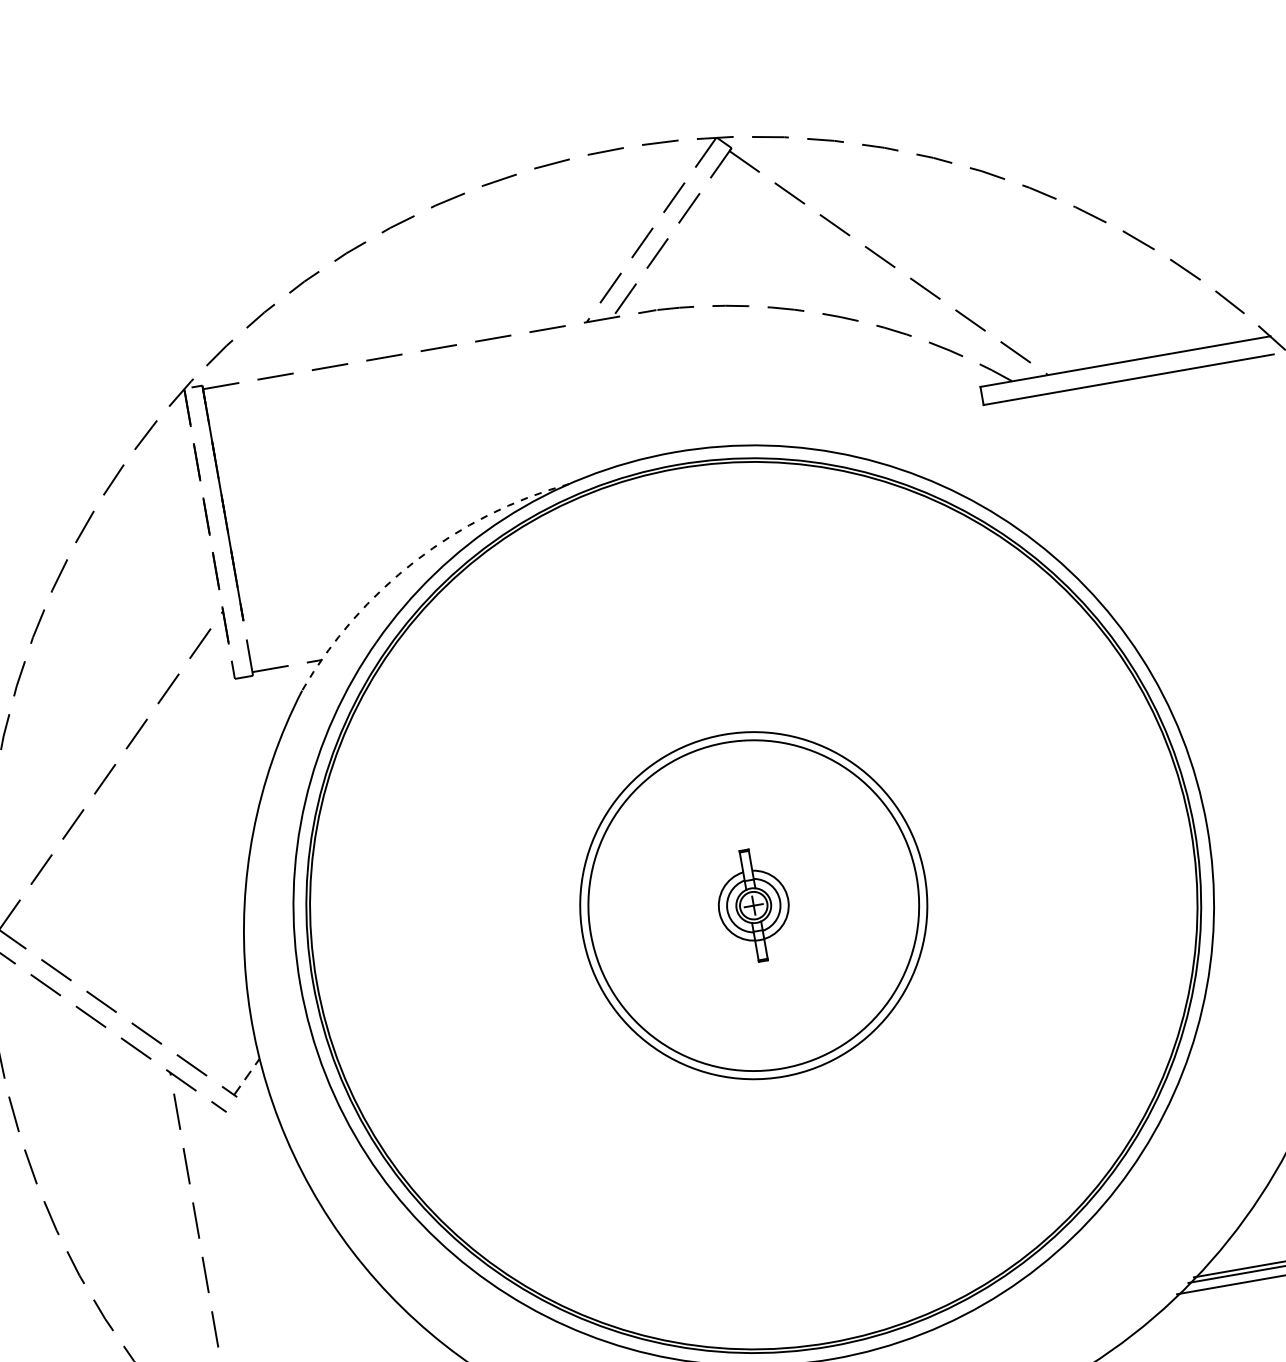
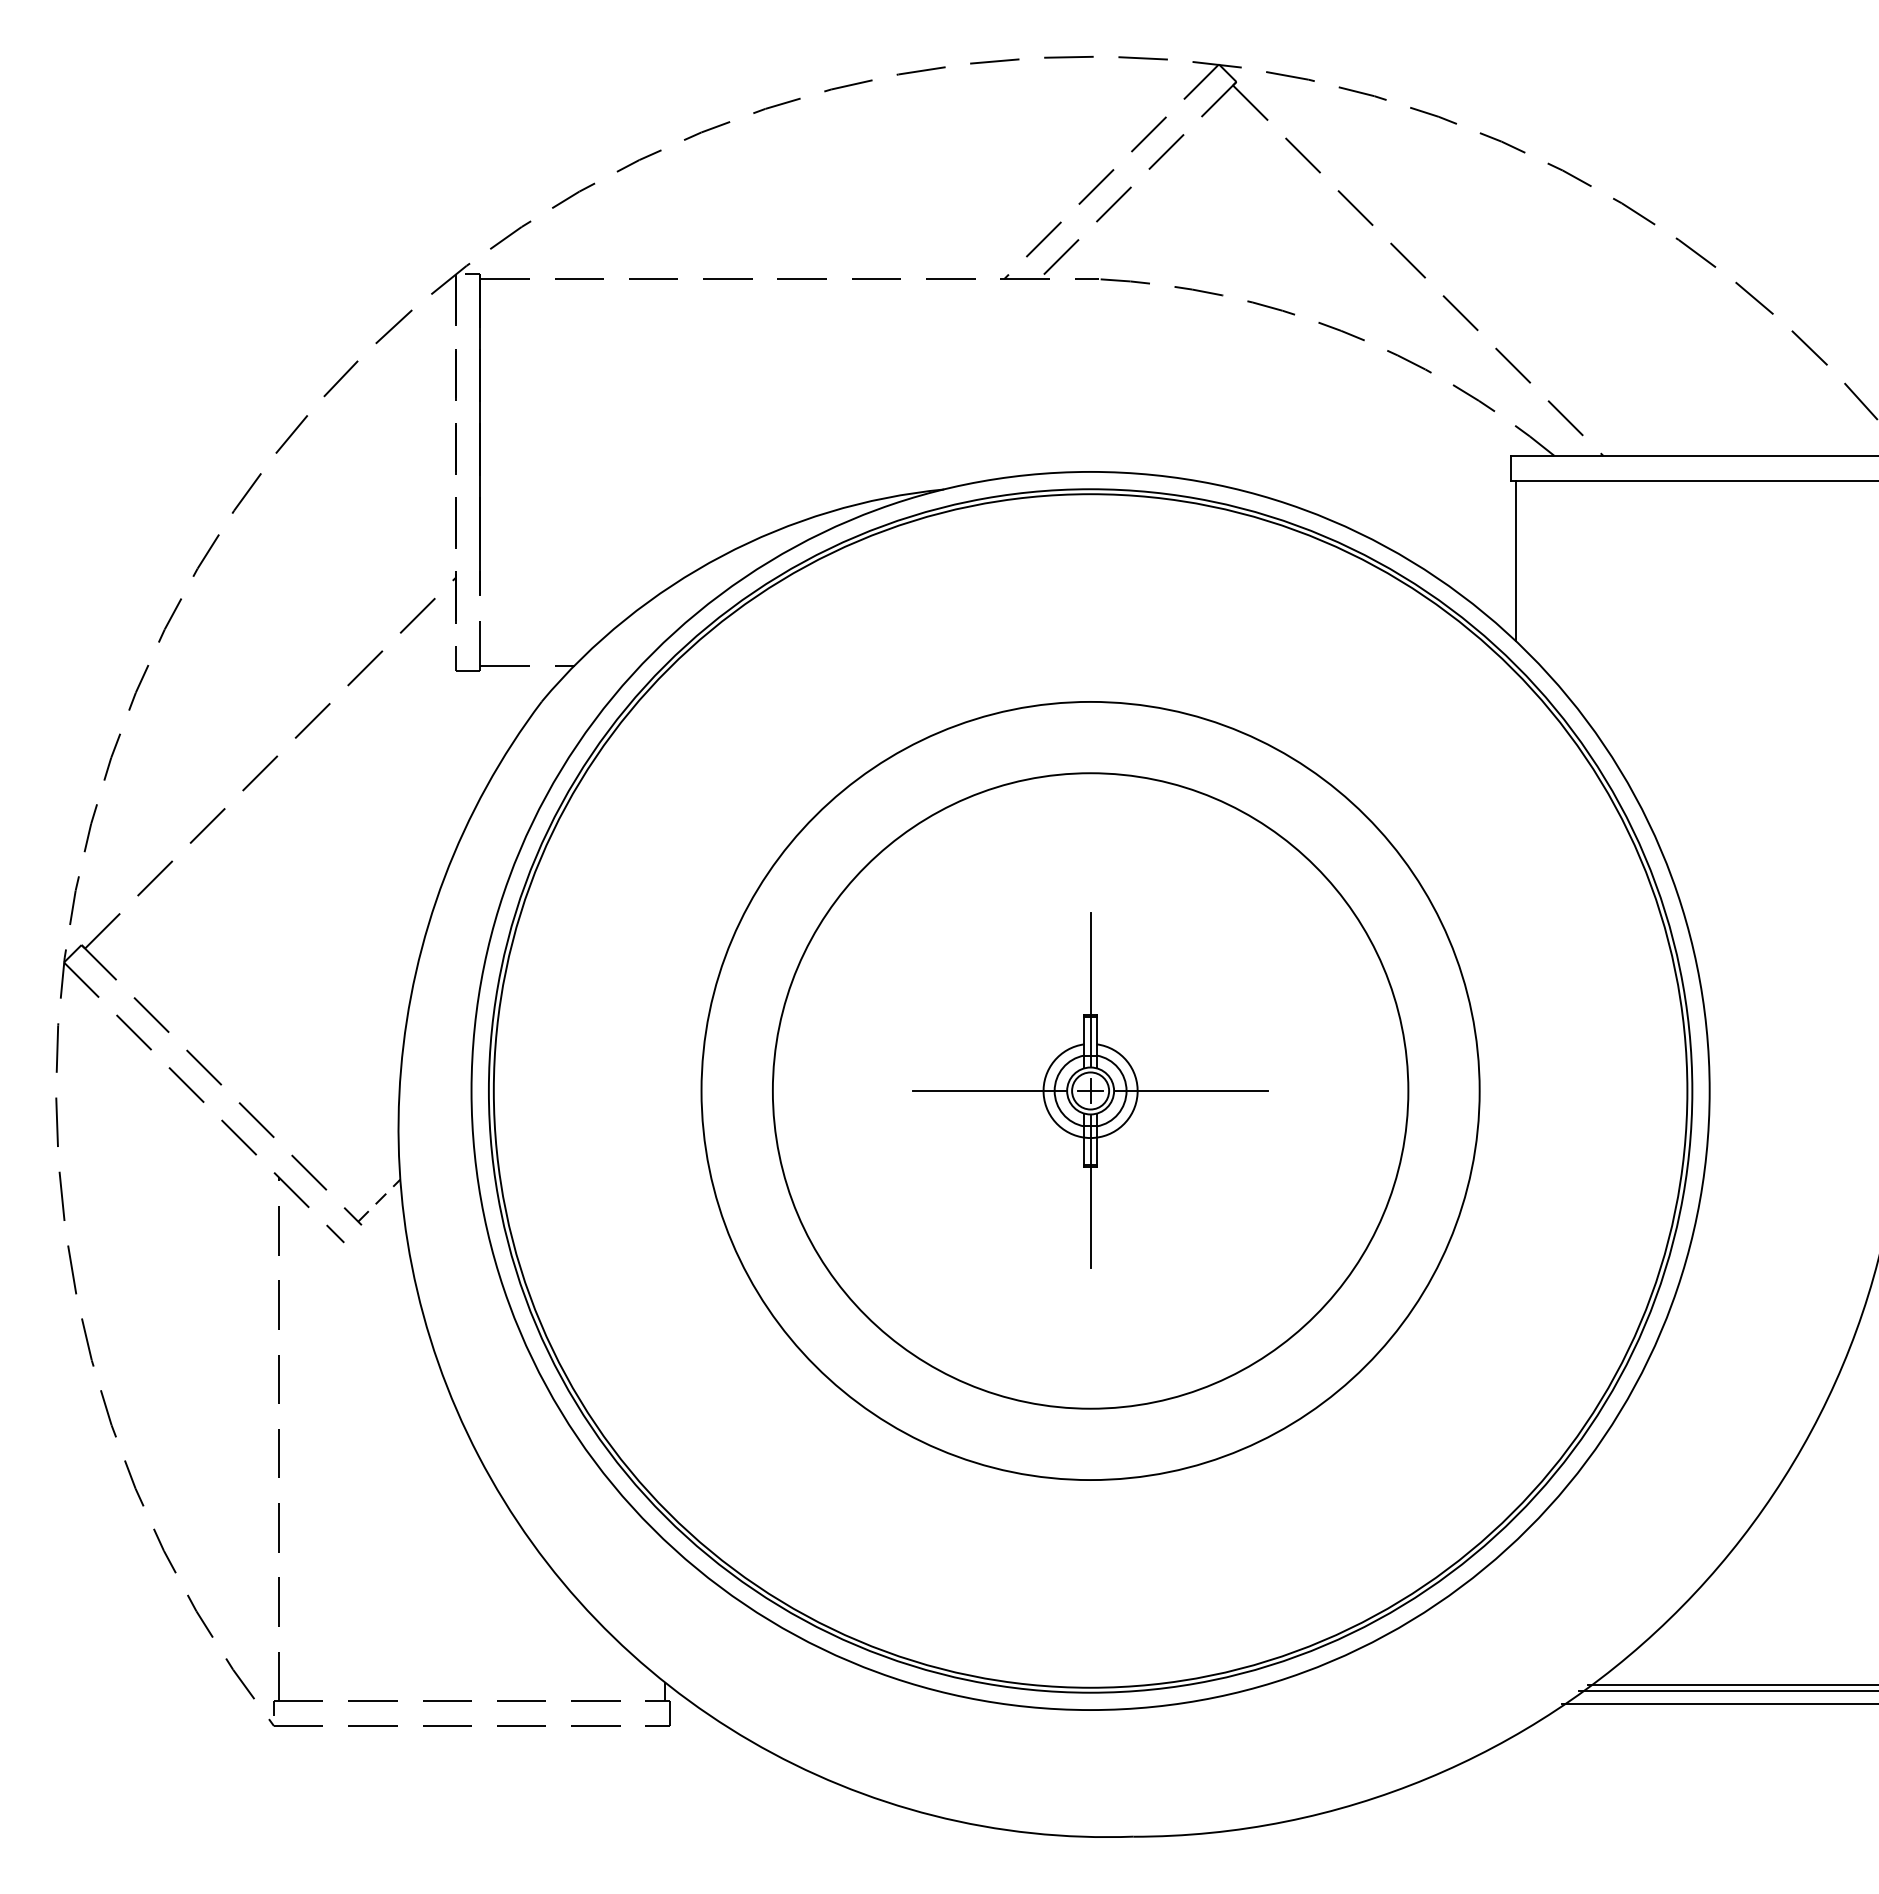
line: (997, 462) -> (1515, 560), added
arc: (415, 561) -> (722, 556), dashed -> solid
line: (740, 831) -> (1090, 989), added
line: (827, 892) -> (1191, 1090), added
circle: (753, 905) -> (1090, 1090), size x1.43
circle: (753, 905) -> (1090, 1090), size x1.67
line: (679, 918) -> (989, 1090), added
line: (766, 979) -> (1090, 1191), added

